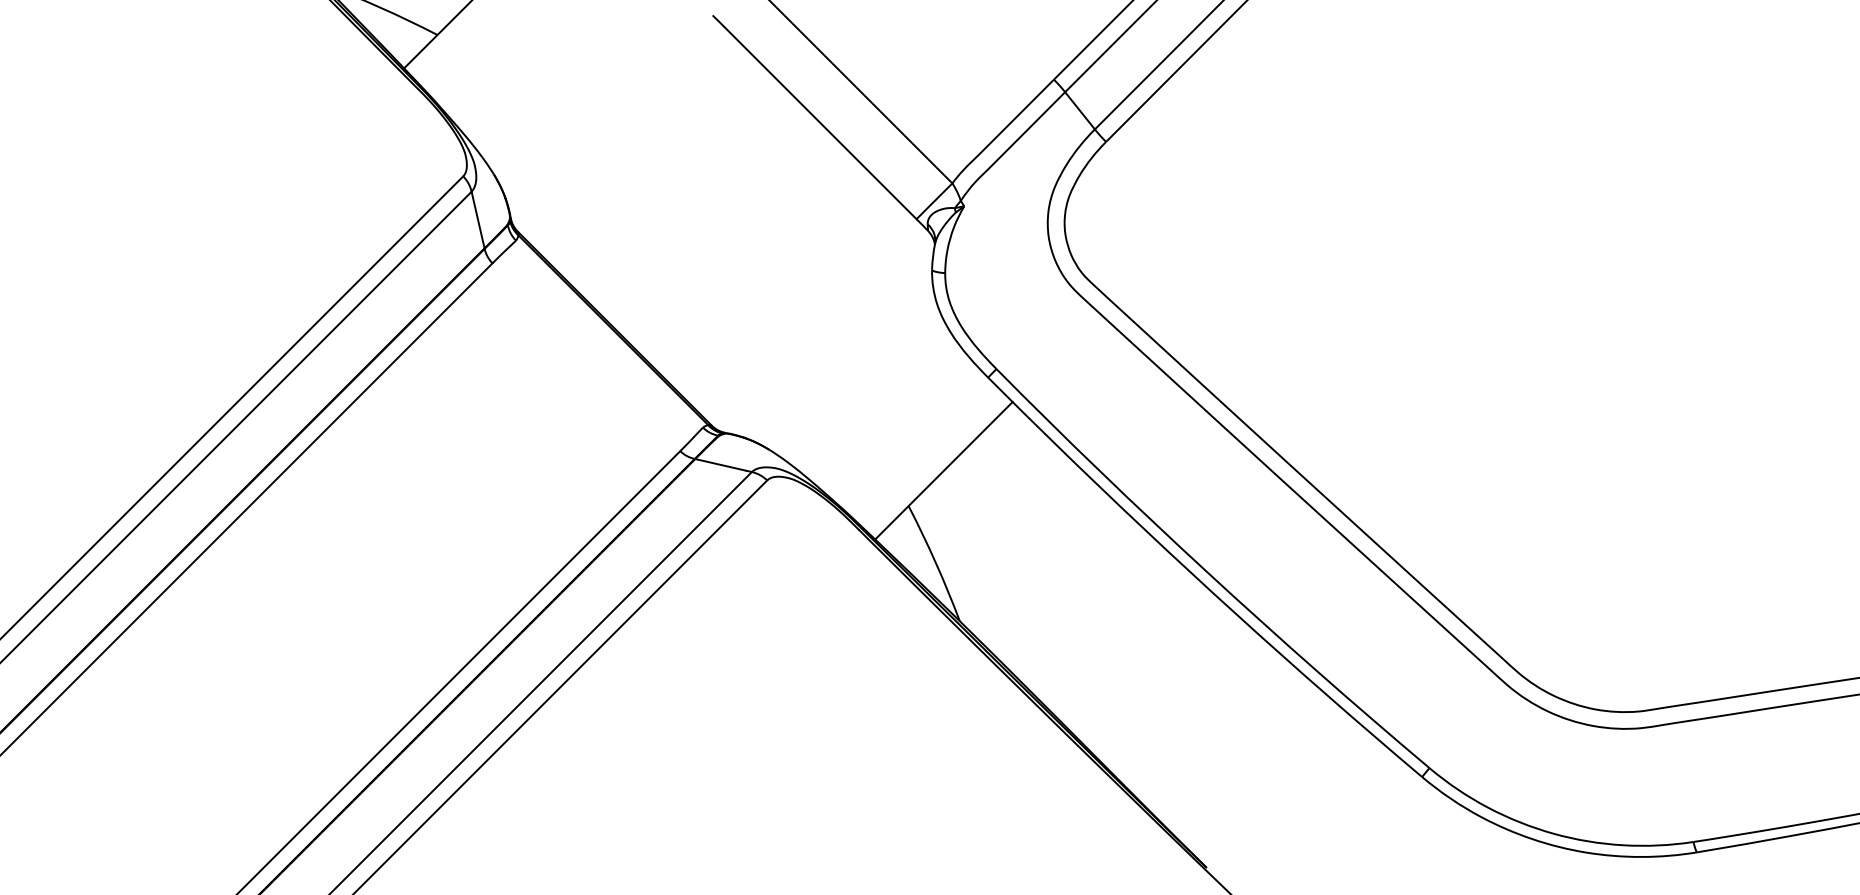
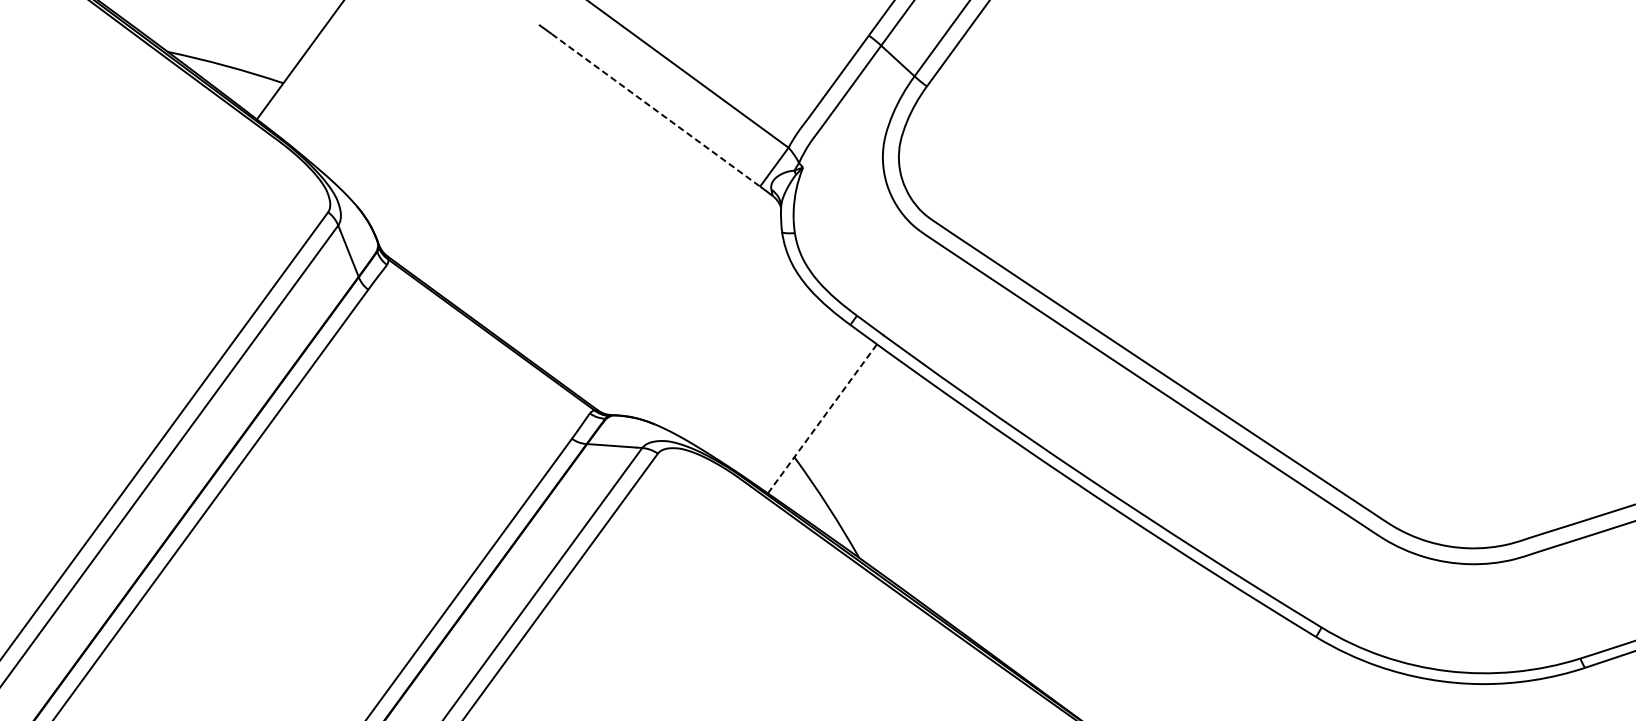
line: (820, 123) -> (656, 110), solid -> dashed
line: (944, 470) -> (822, 418), solid -> dashed

